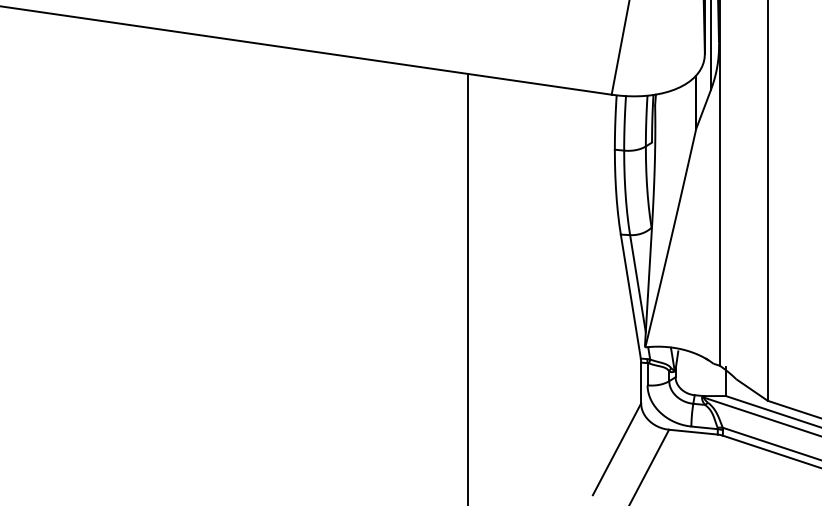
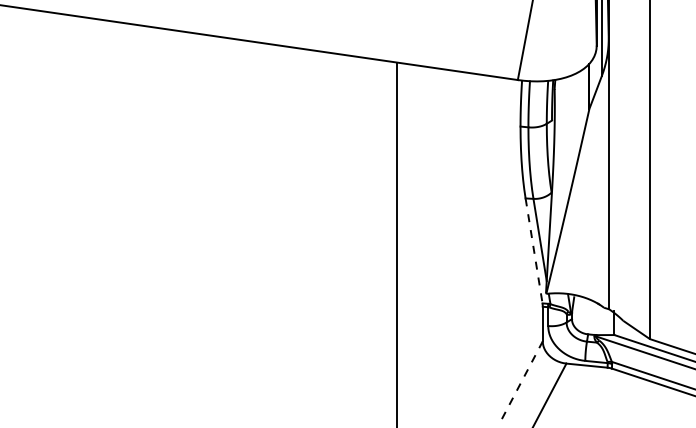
line: (630, 296) -> (533, 250), solid -> dashed
line: (617, 449) -> (522, 380), solid -> dashed

